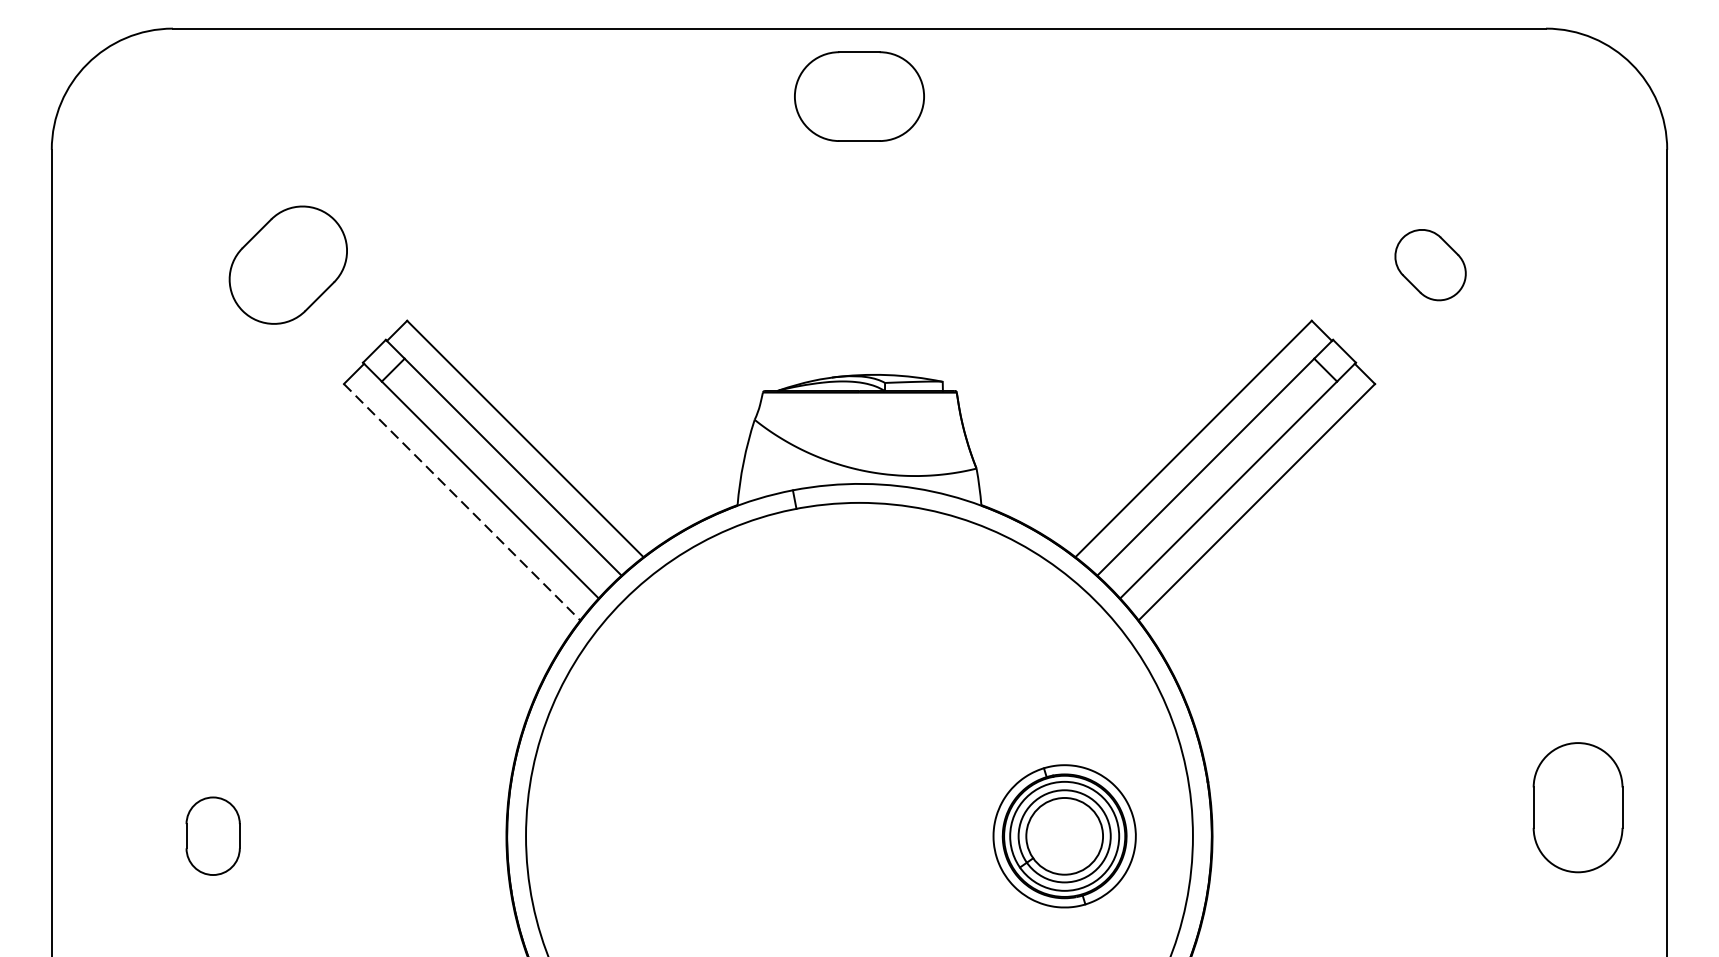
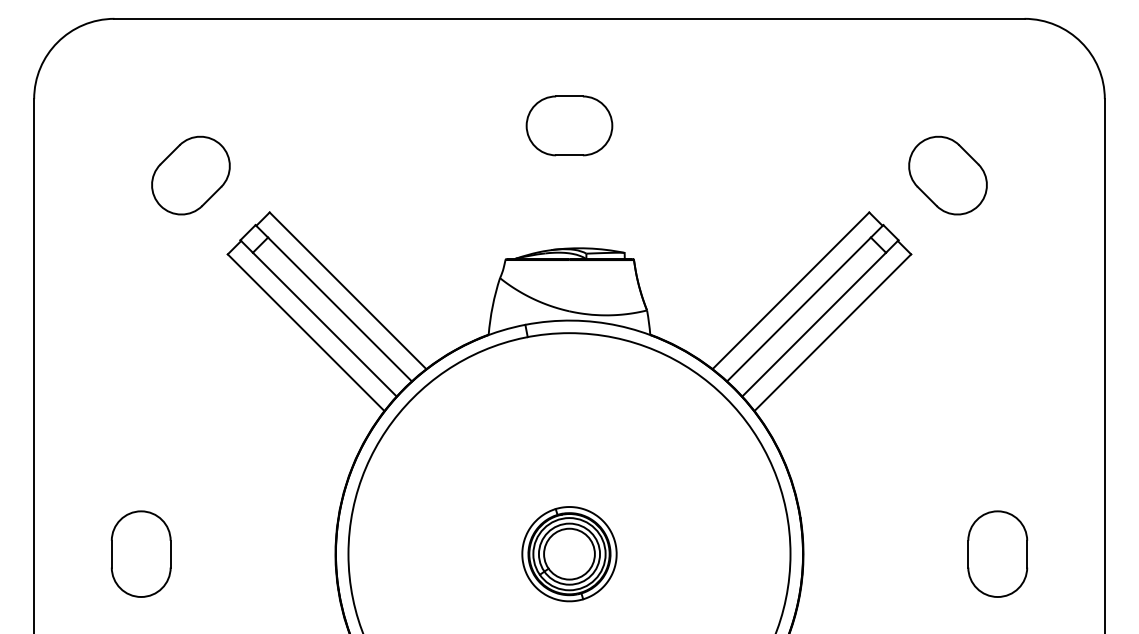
part: (859, 96) -> (569, 125), moved
part: (1429, 265) -> (947, 175), size x1.67
line: (462, 501) -> (306, 332), dashed -> solid
part: (1577, 806) -> (997, 553), moved
part: (212, 835) -> (140, 553), size x1.67
part: (1064, 836) -> (569, 554), moved

